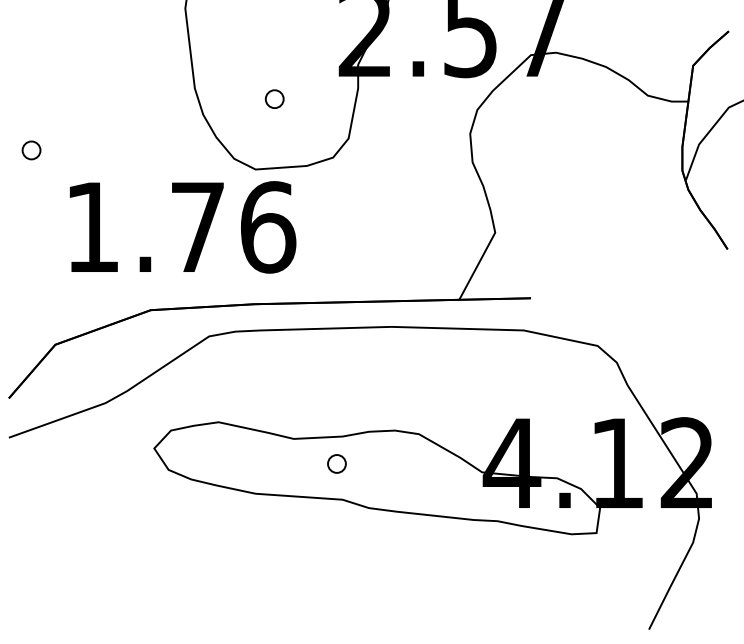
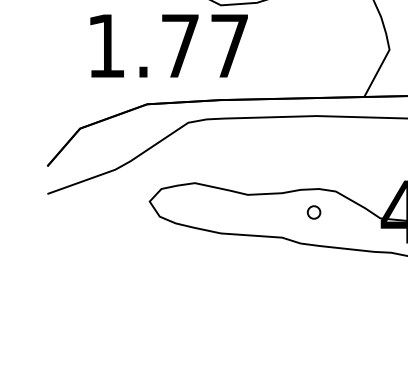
text: (268, 227) -> (230, 46), 1.76 -> 1.77
part: (336, 463) -> (313, 212), moved

